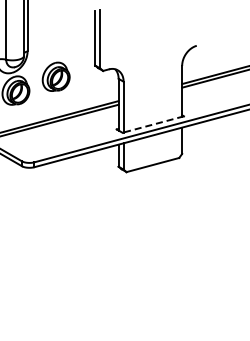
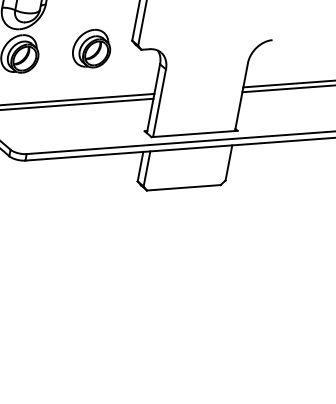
part: (55, 76) -> (91, 47), moved
line: (153, 124) -> (194, 133), dashed -> solid

